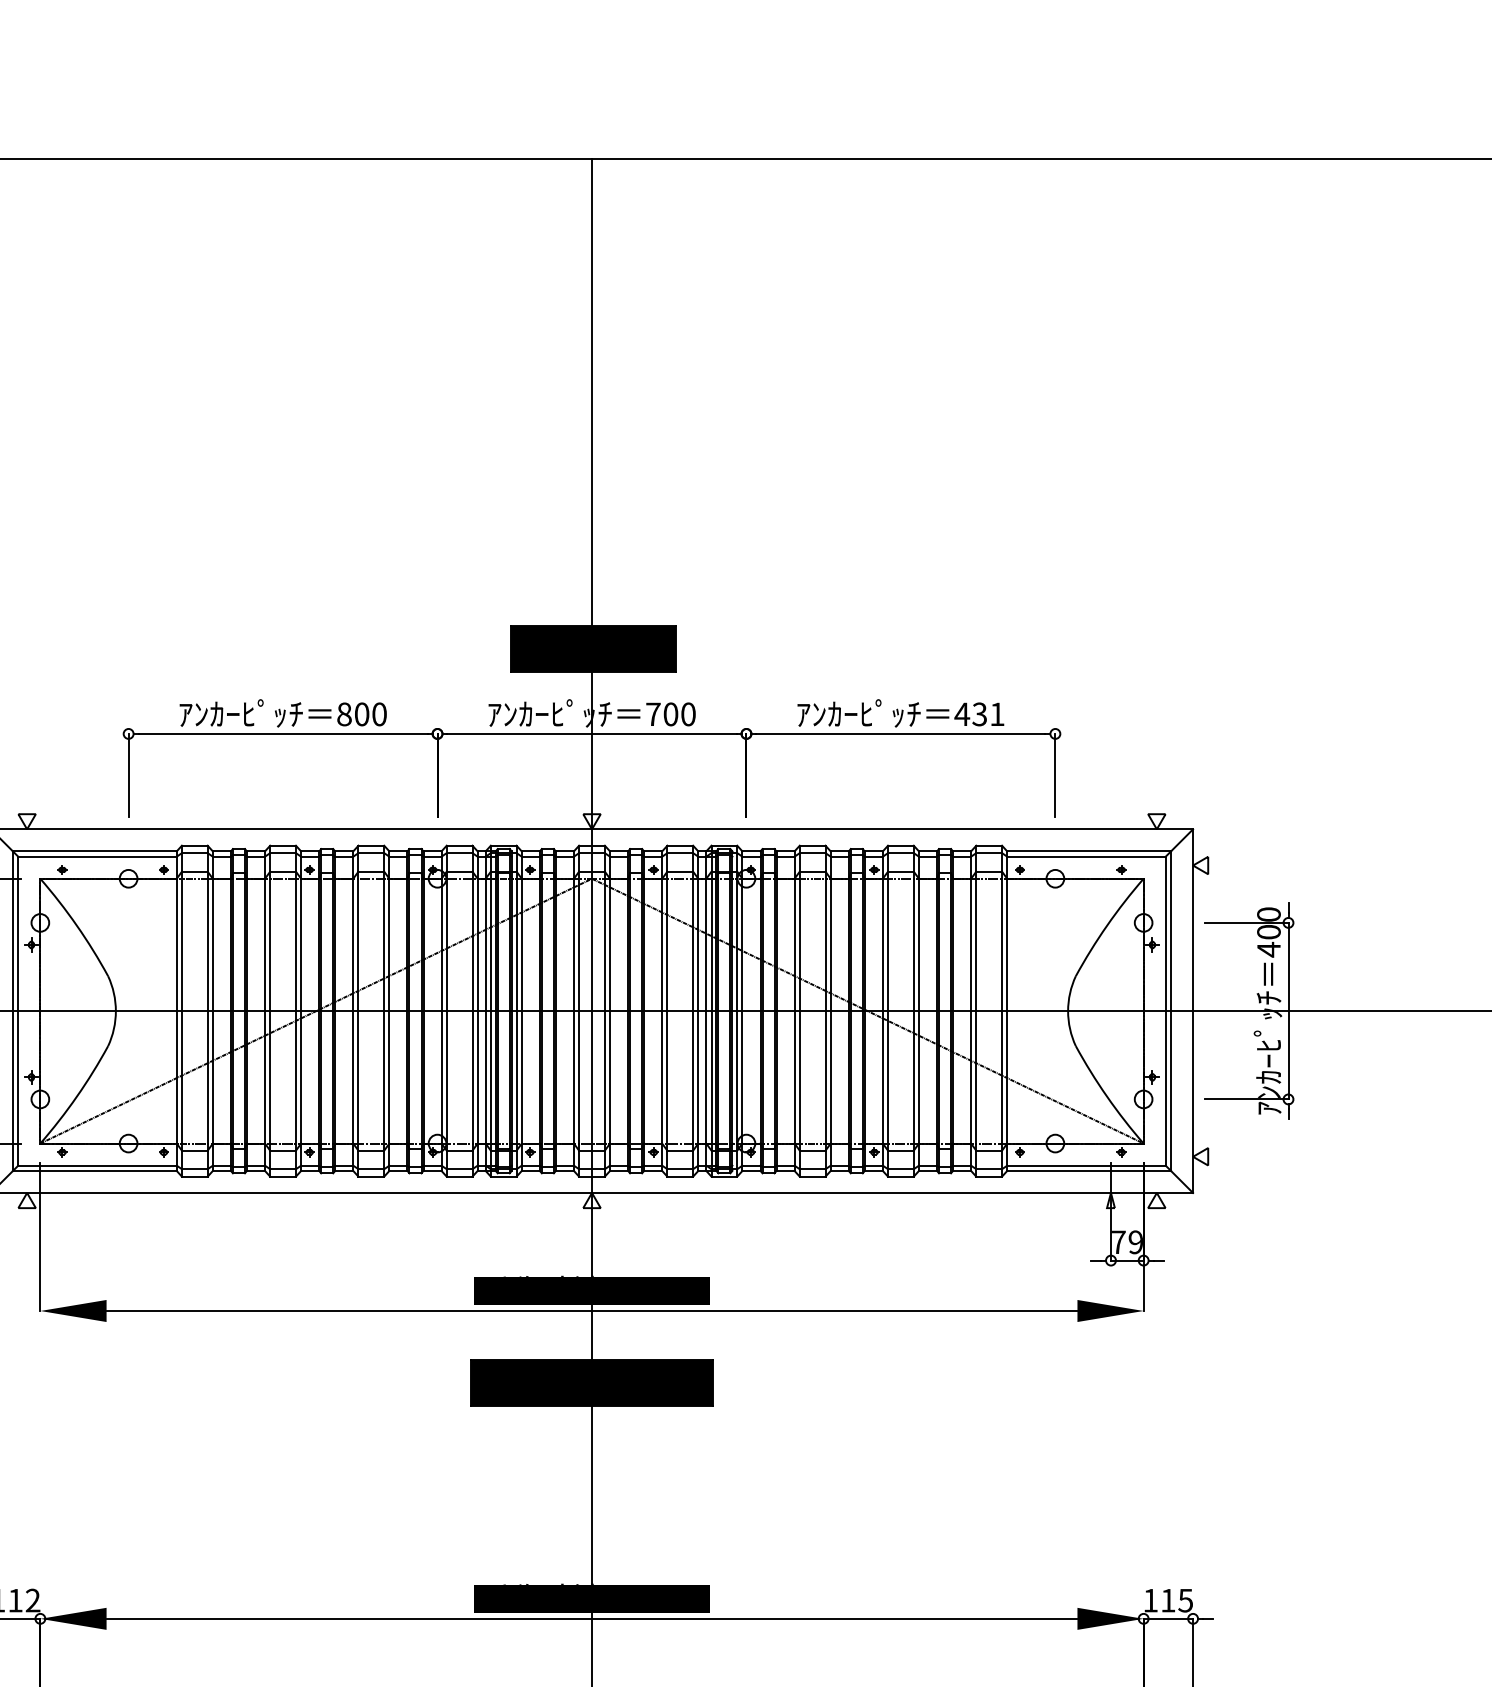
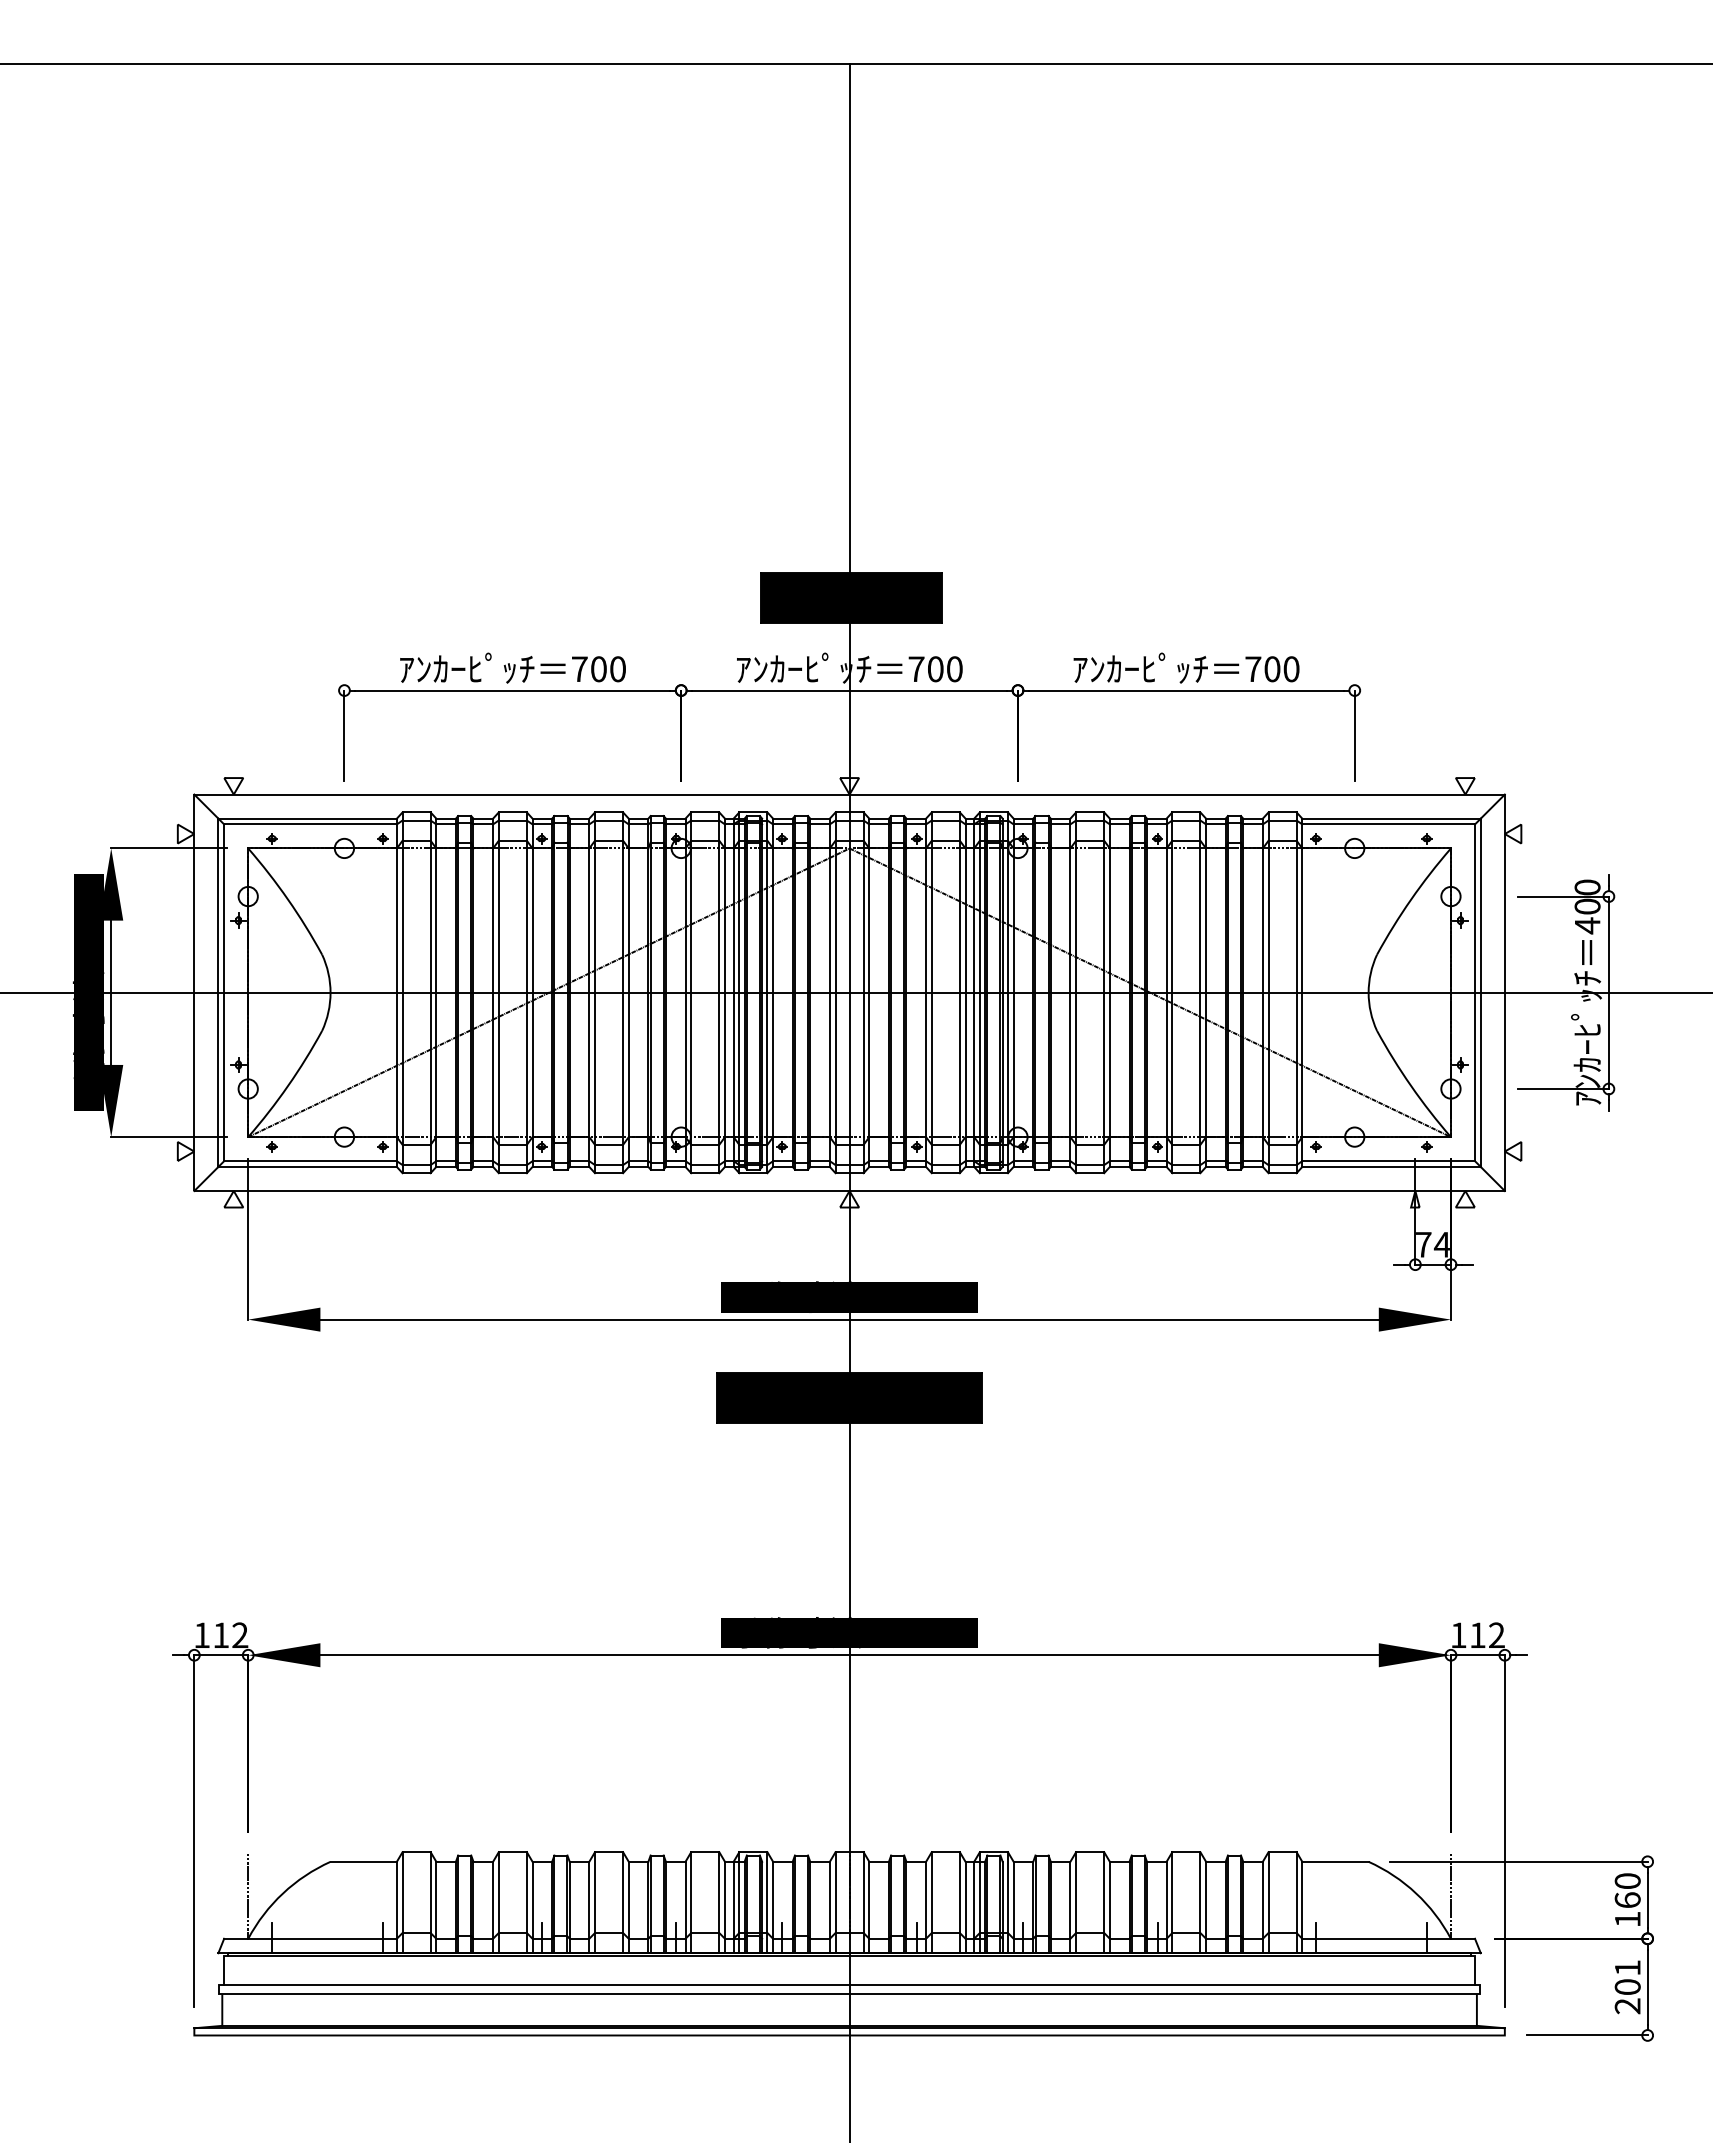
text: (344, 714) -> (579, 669), 800 -> 700
text: (979, 714) -> (1271, 669), 431 -> 700
text: (1134, 1242) -> (1441, 1244), 79 -> 74
text: (1185, 1600) -> (1496, 1635), 115 -> 112

